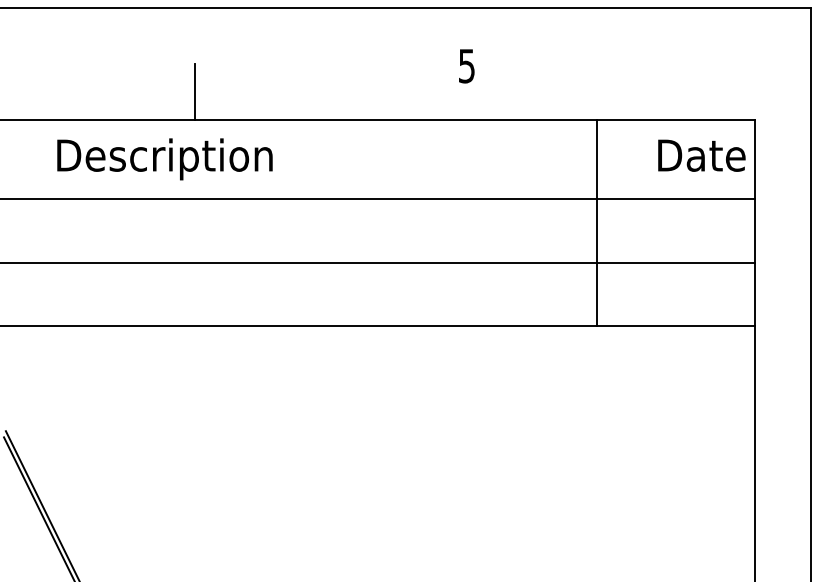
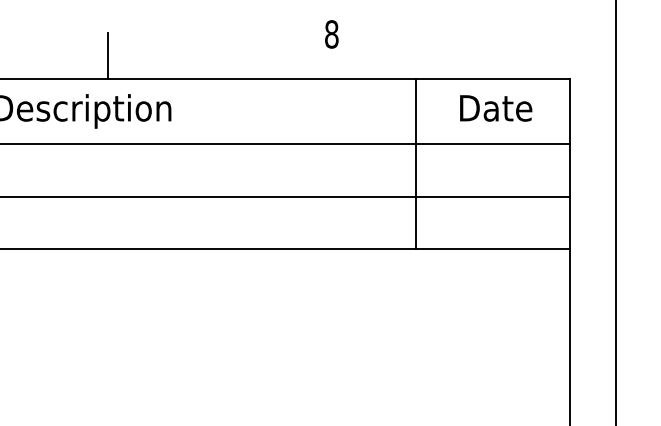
text: (466, 65) -> (331, 33), 5 -> 8
text: (701, 155) -> (495, 108), moved
line: (597, 222) -> (416, 163), moved

